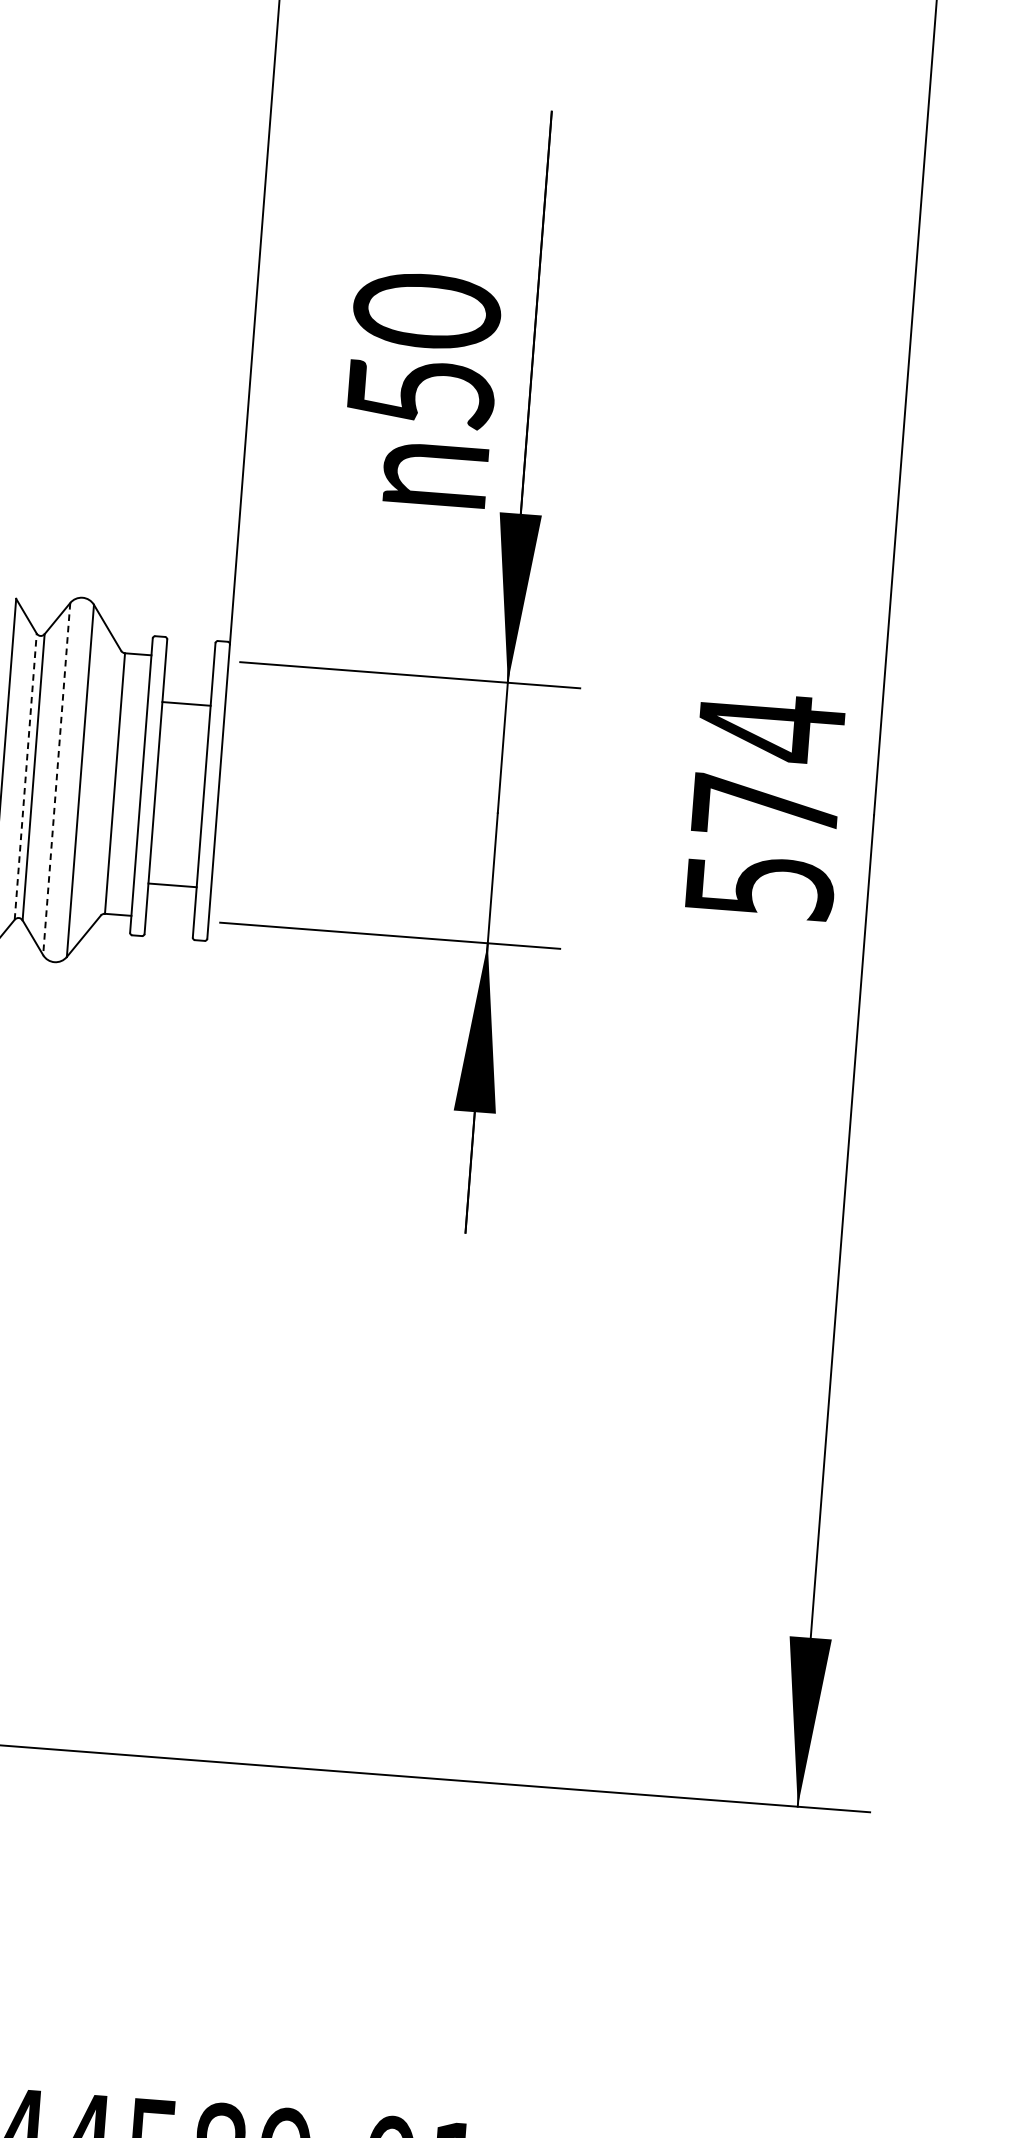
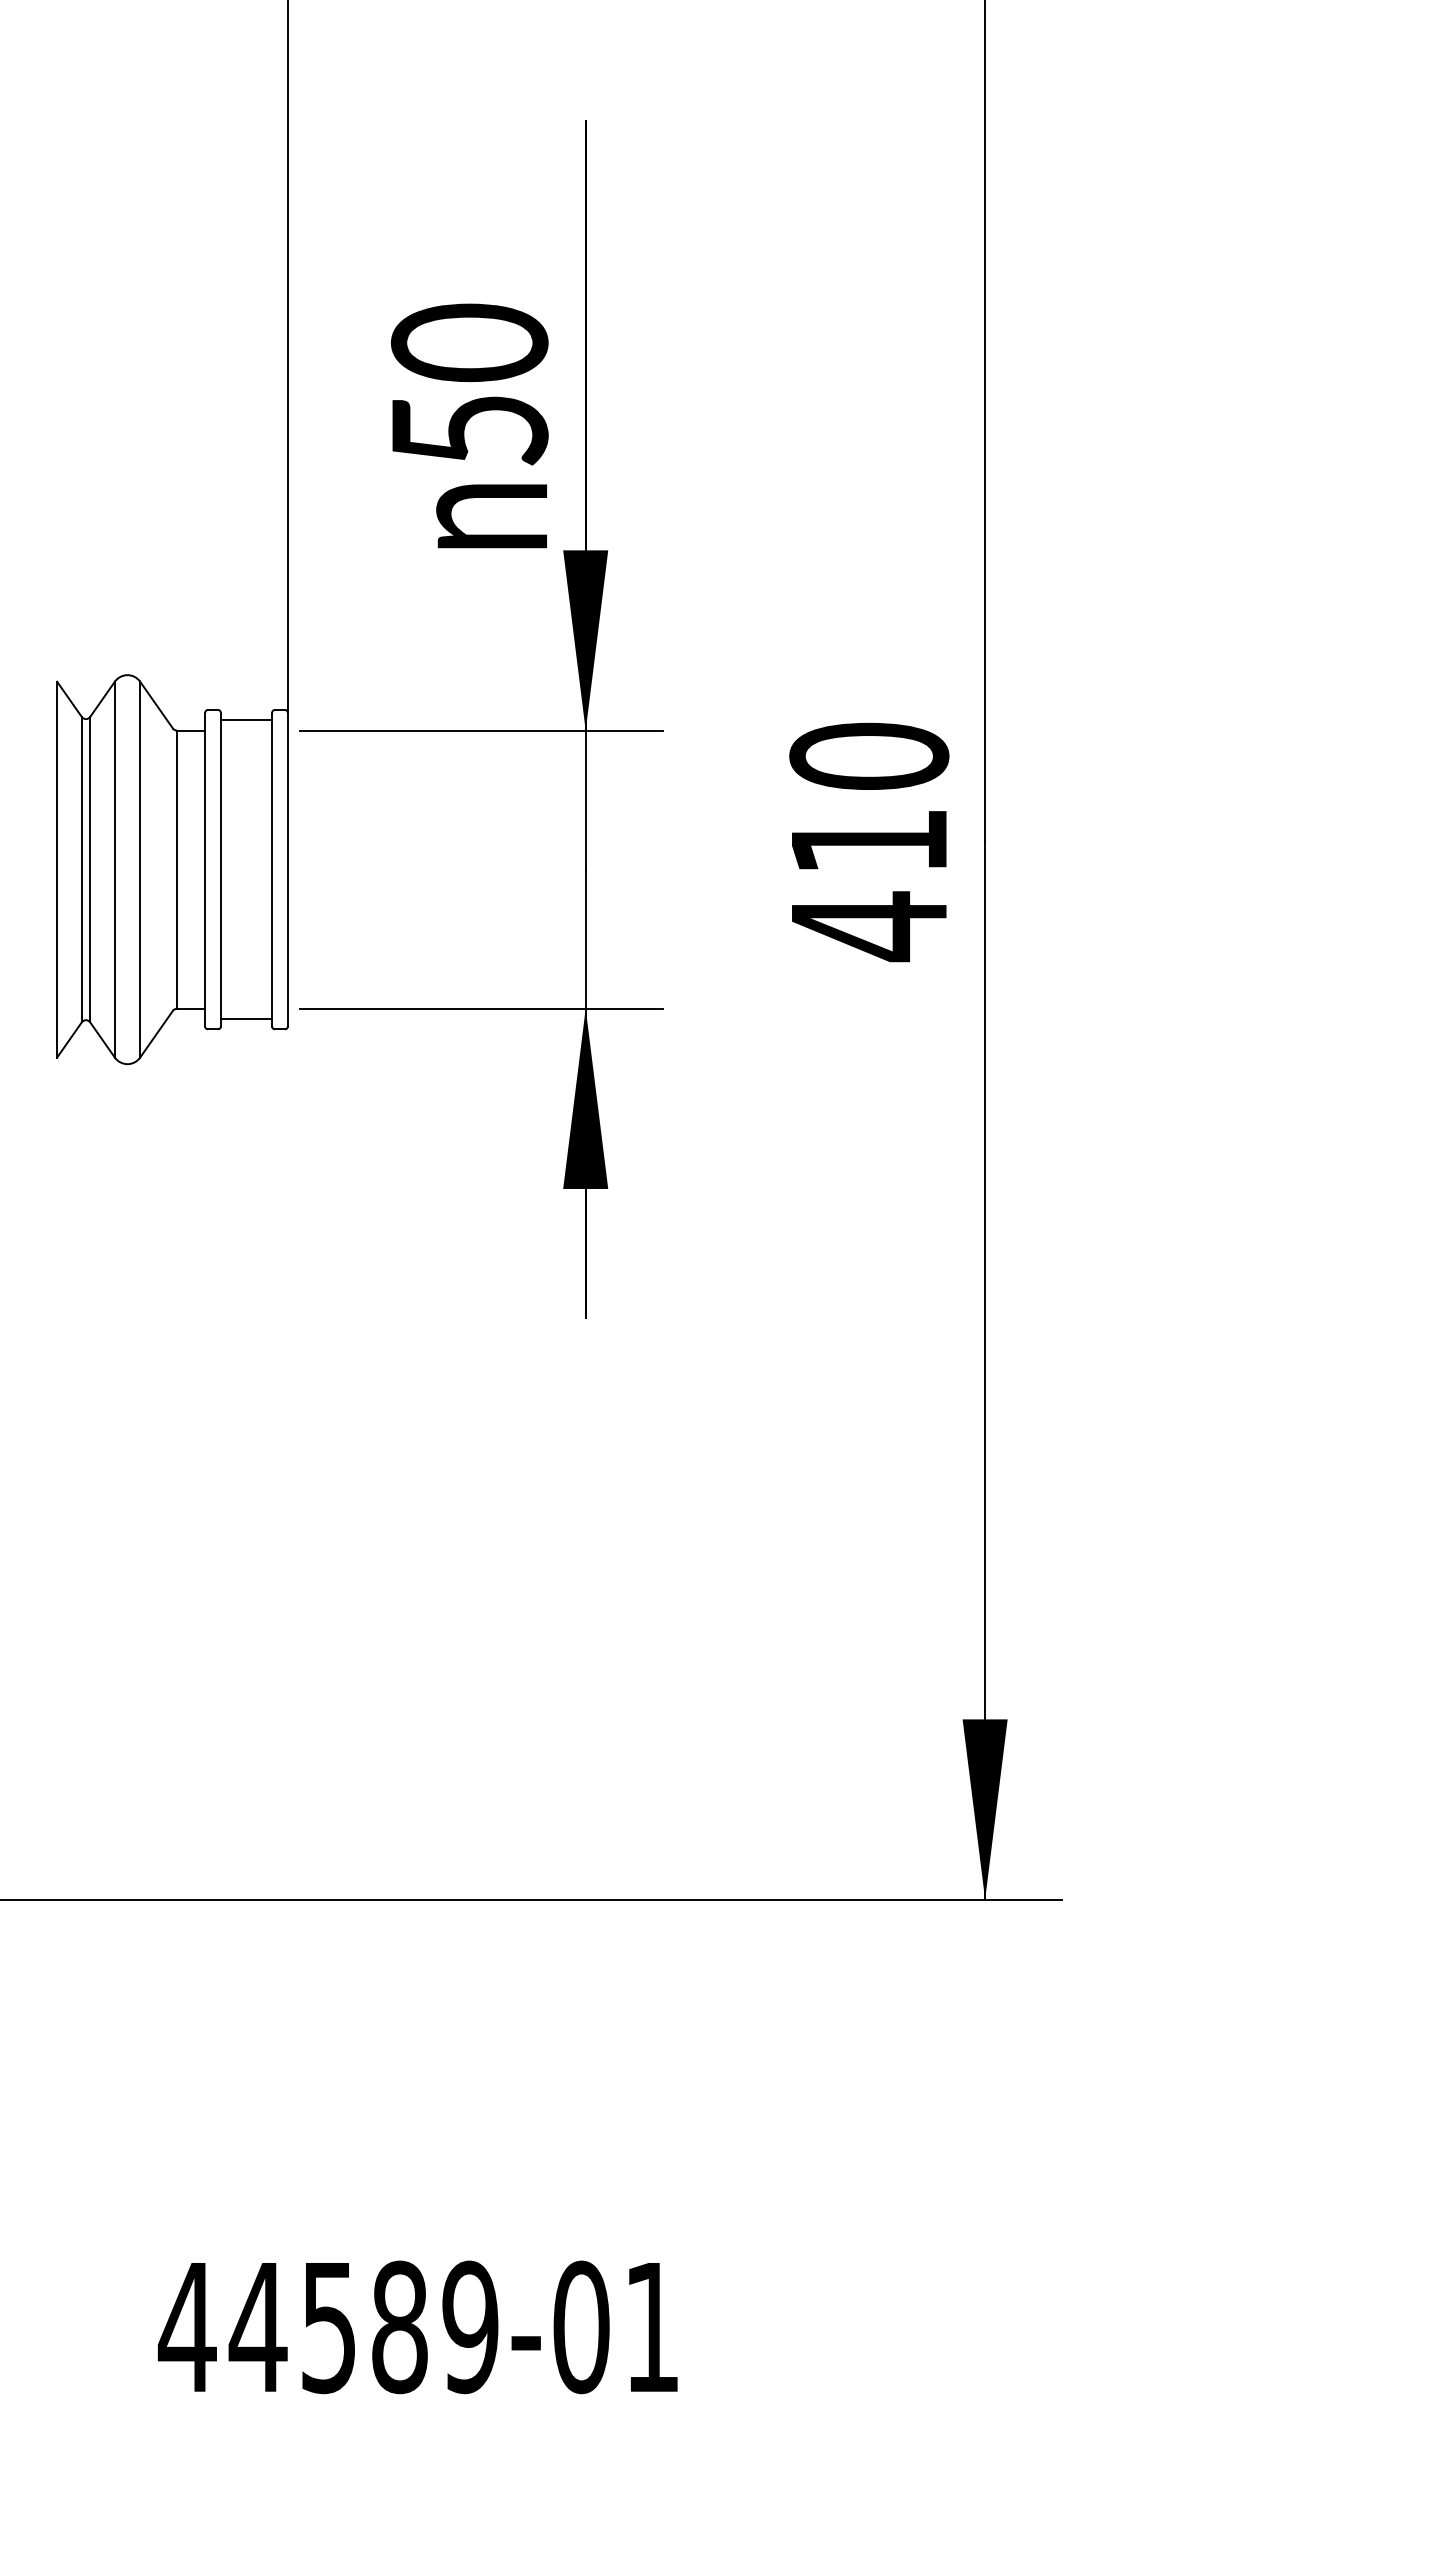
line: (186, 704) -> (246, 720), moved
line: (25, 776) -> (81, 869), dashed -> solid
line: (56, 778) -> (114, 869), dashed -> solid
text: (765, 807) -> (869, 841), 574 -> 410
line: (172, 885) -> (246, 1019), moved

